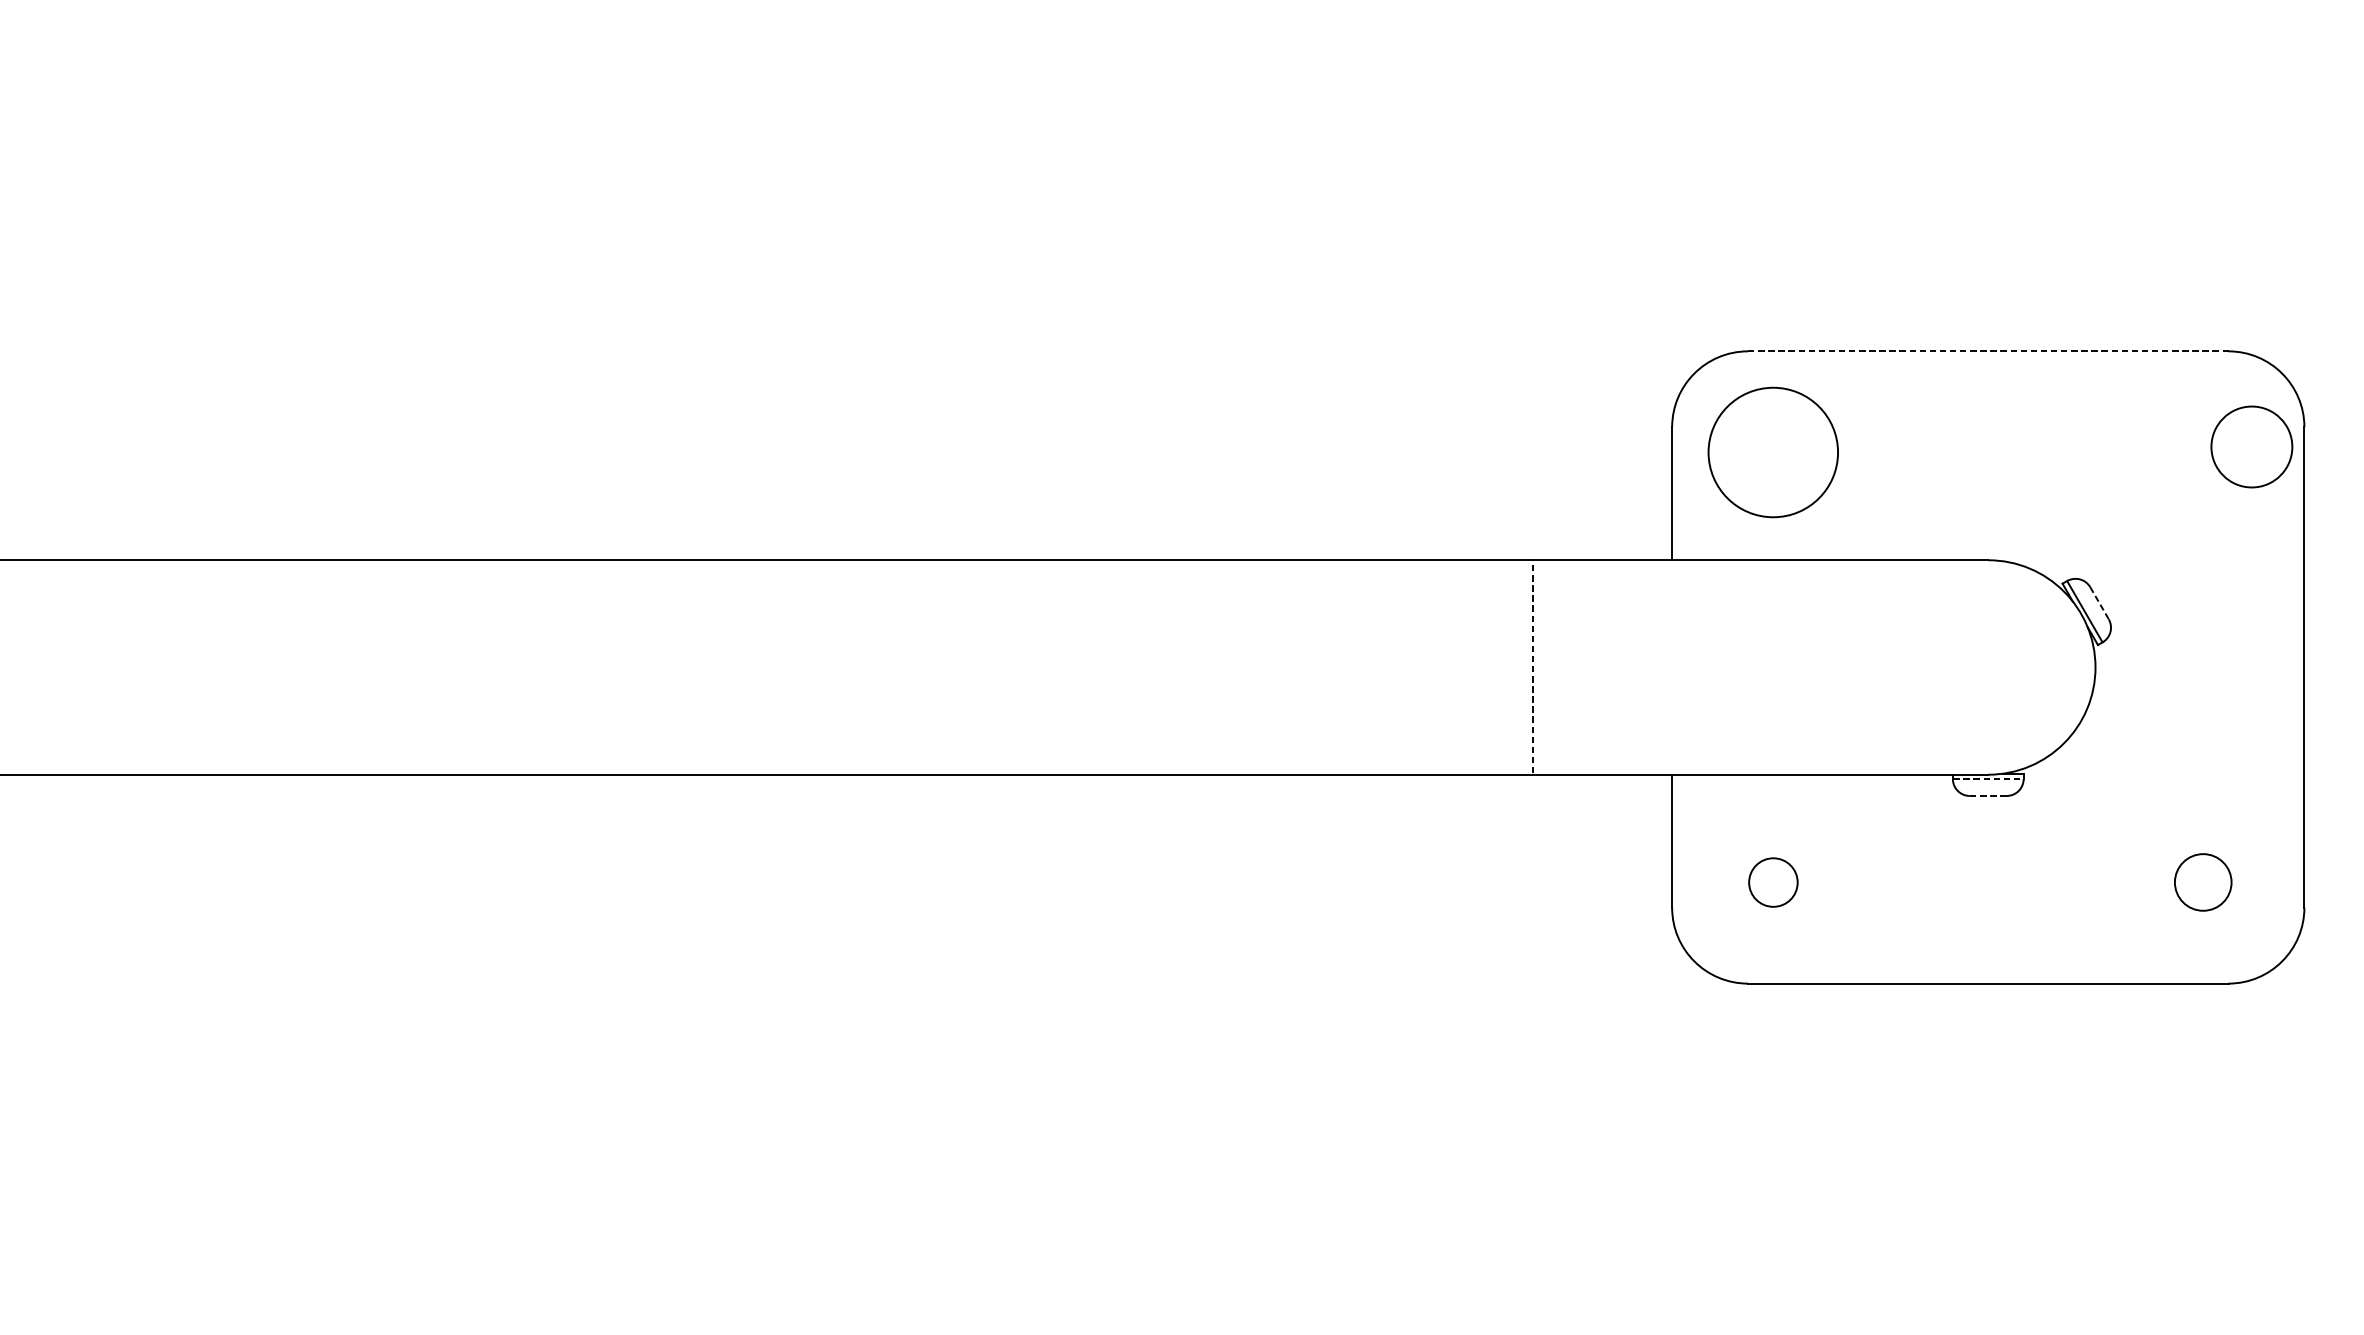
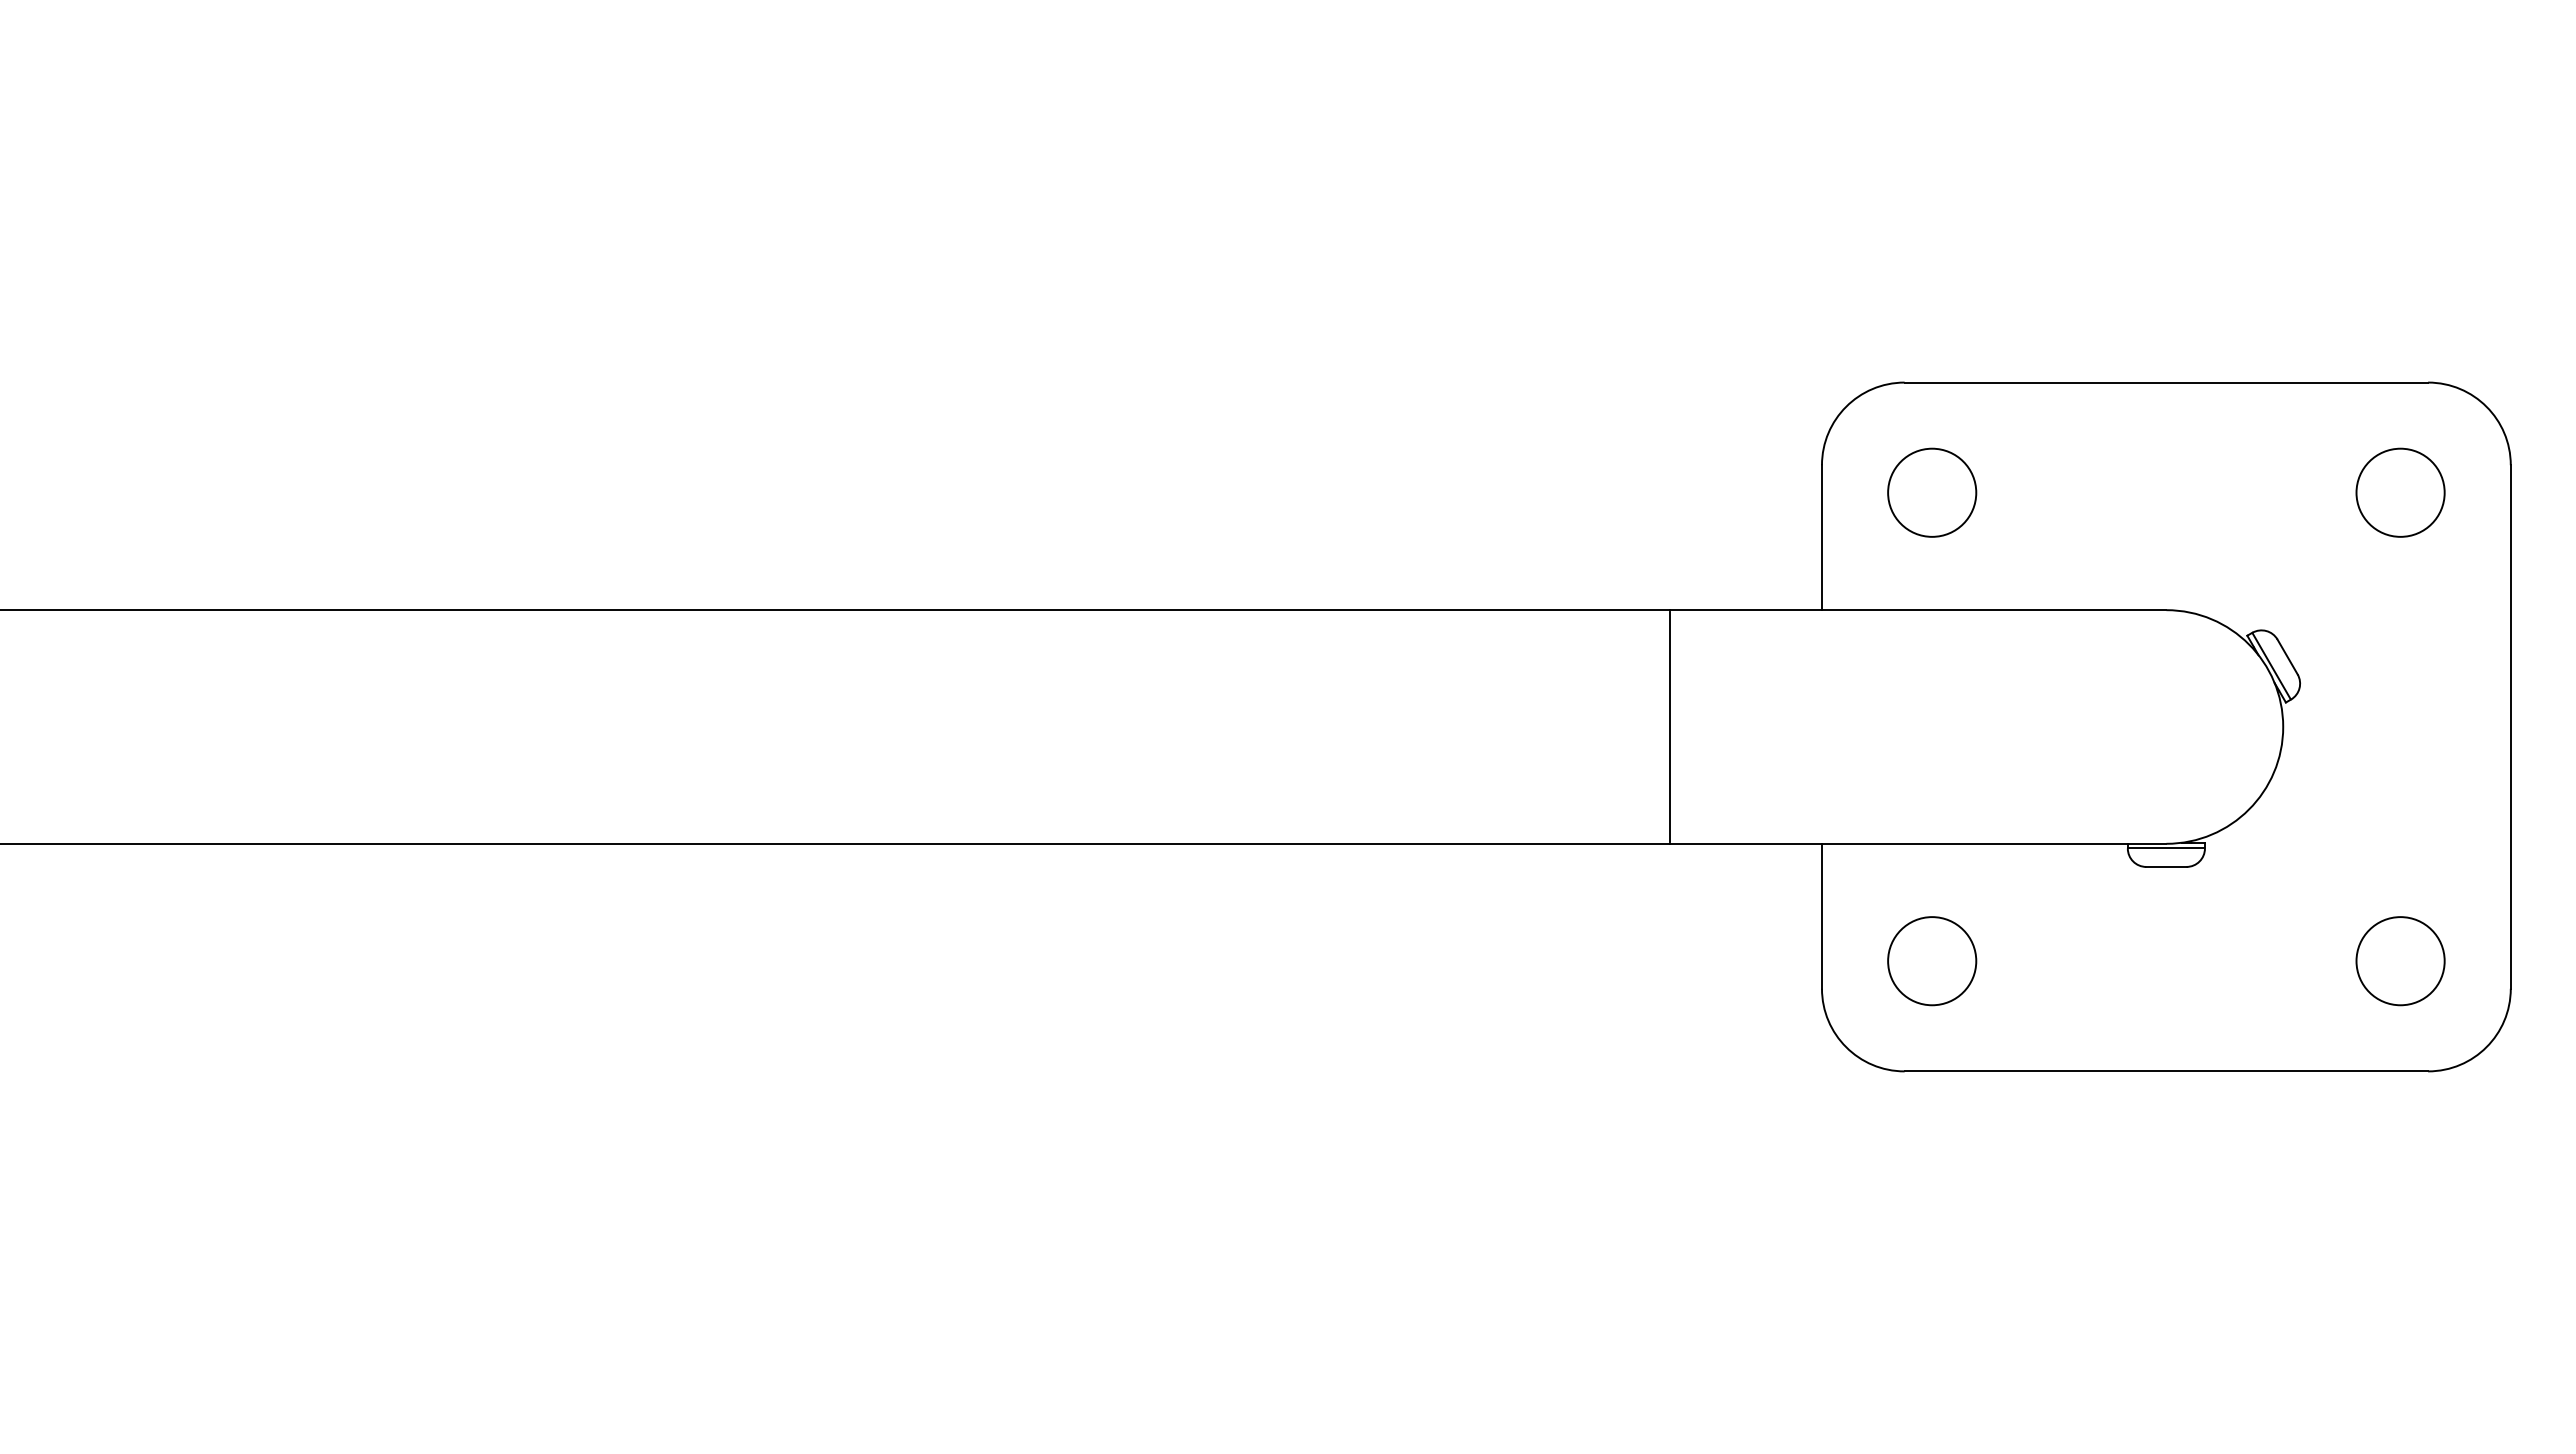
line: (1988, 351) -> (2166, 382), dashed -> solid
circle: (2251, 446) -> (2400, 492), moved
circle: (1773, 452) -> (1932, 492), size x0.62
line: (2099, 603) -> (2287, 657), dashed -> solid
line: (1533, 667) -> (1670, 726), dashed -> solid
line: (1988, 779) -> (2166, 848), dashed -> solid
line: (1987, 795) -> (2165, 866), dashed -> solid
circle: (1773, 882) -> (1932, 961), size x1.67
circle: (2203, 882) -> (2400, 961), size x1.43

